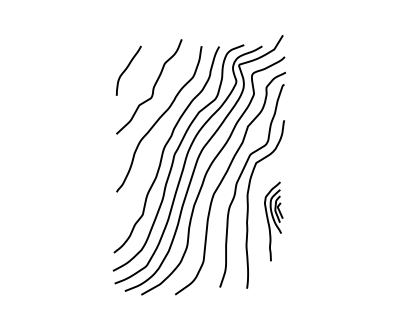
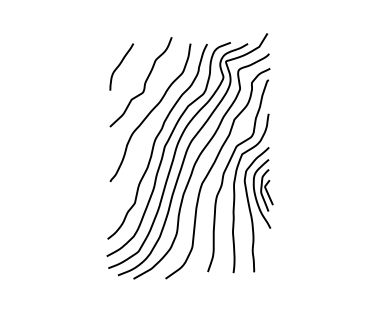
part: (273, 221) -> (258, 209), size x1.67

